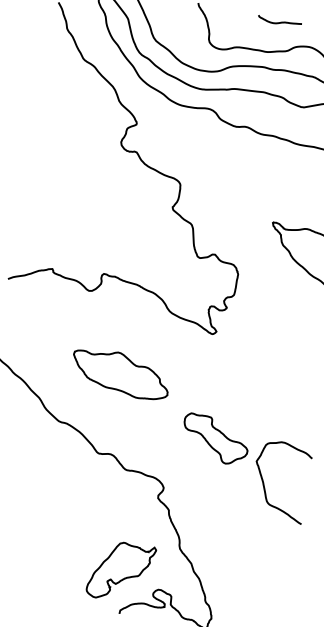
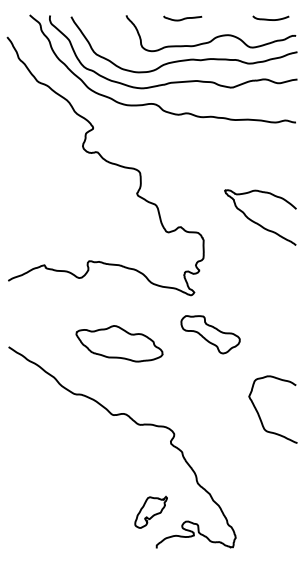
curve: (279, 21) -> (182, 18), moved
part: (215, 439) -> (210, 334), moved
part: (120, 571) -> (150, 512), size x0.6

